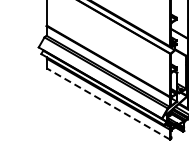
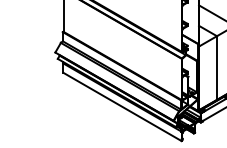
line: (107, 103) -> (121, 106), dashed -> solid

